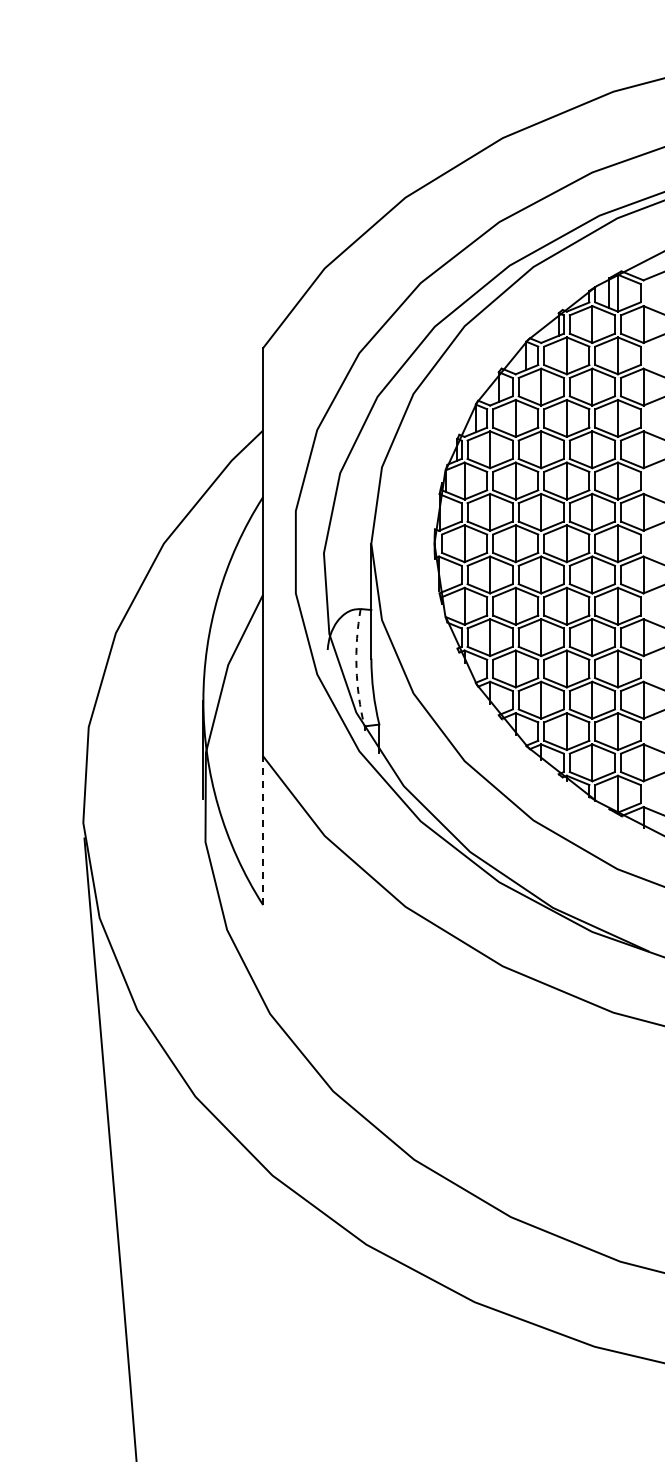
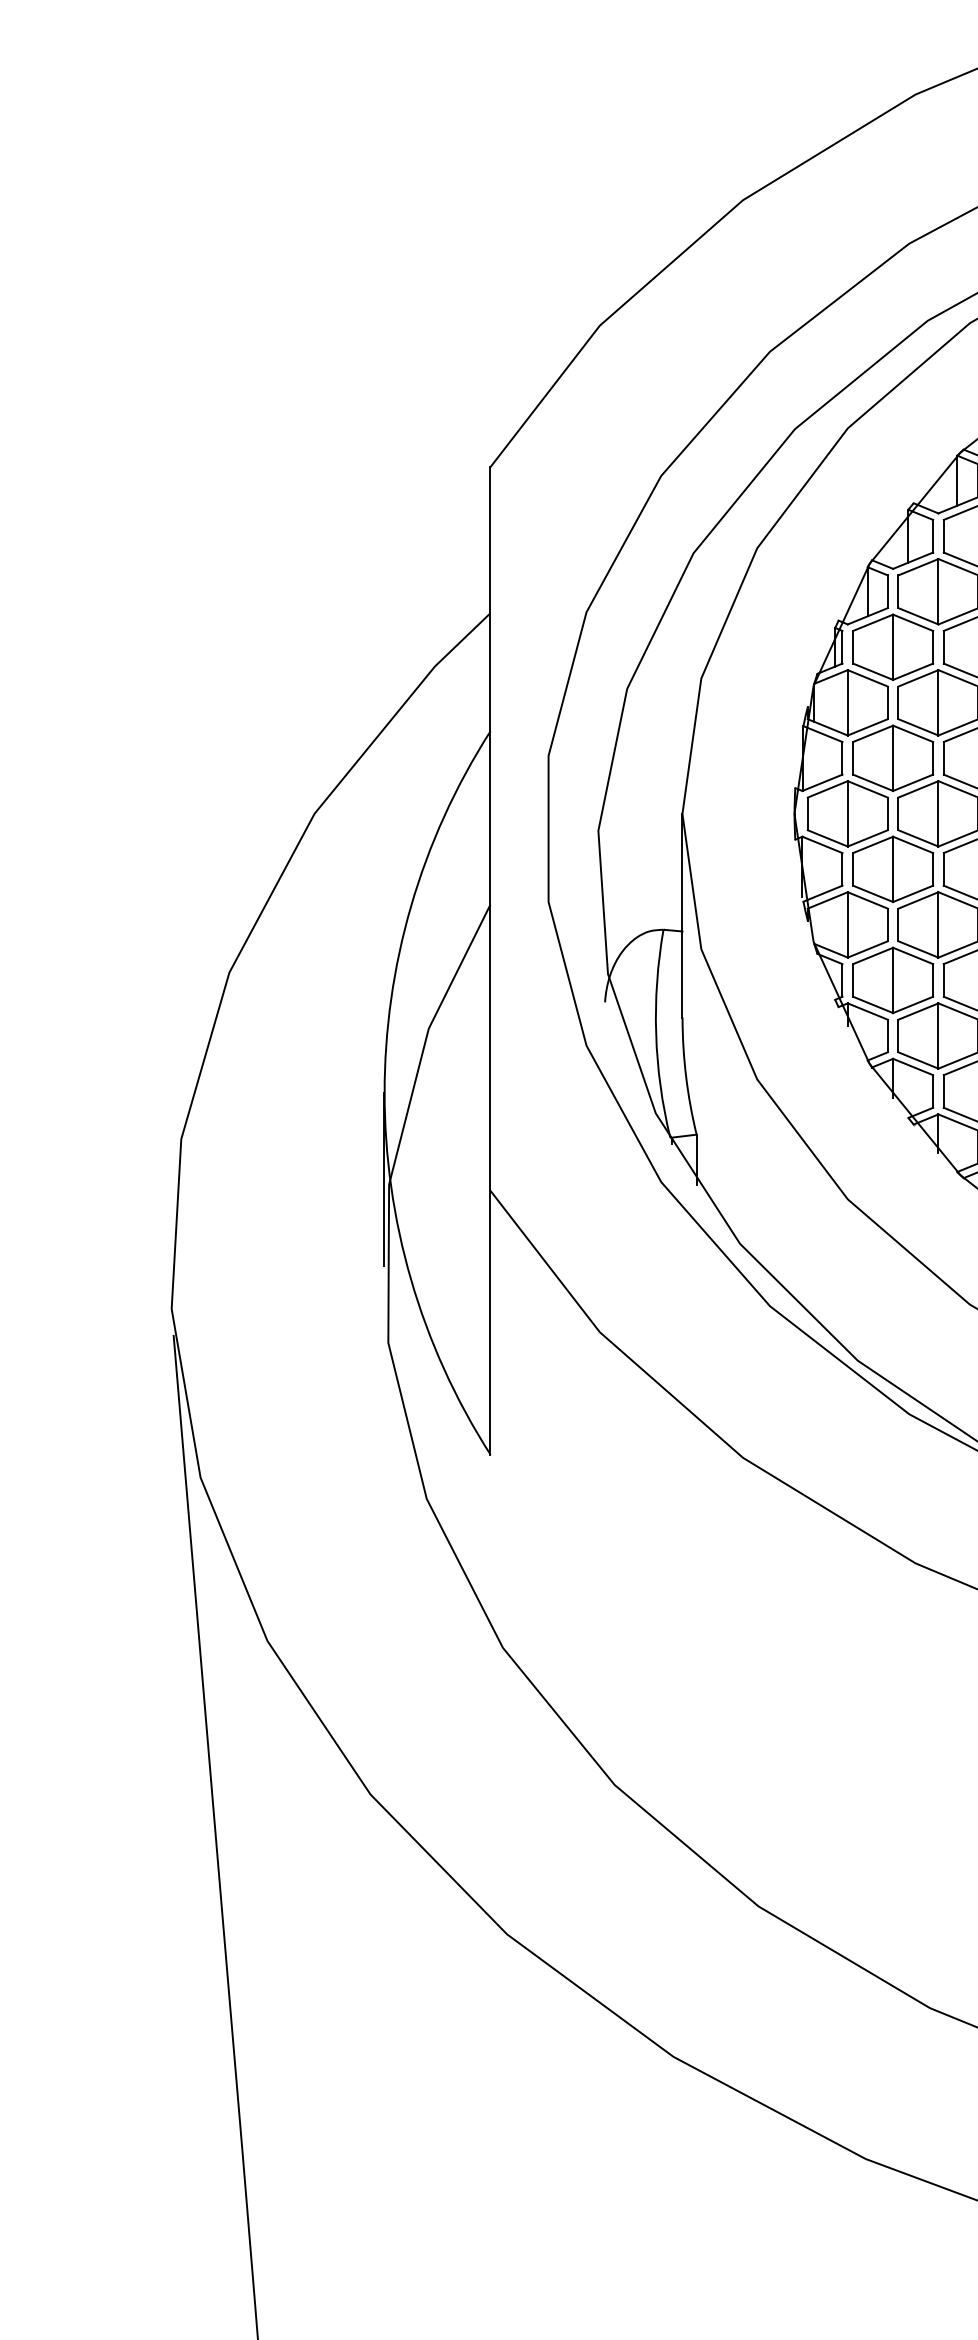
arc: (356, 667) -> (656, 1033), dashed -> solid
line: (263, 830) -> (491, 1322), dashed -> solid

